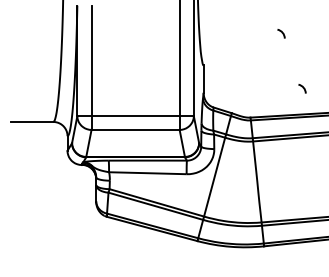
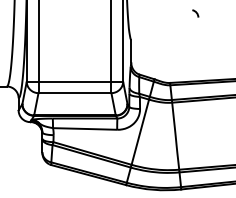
arc: (302, 88) -> (213, 58), removed

